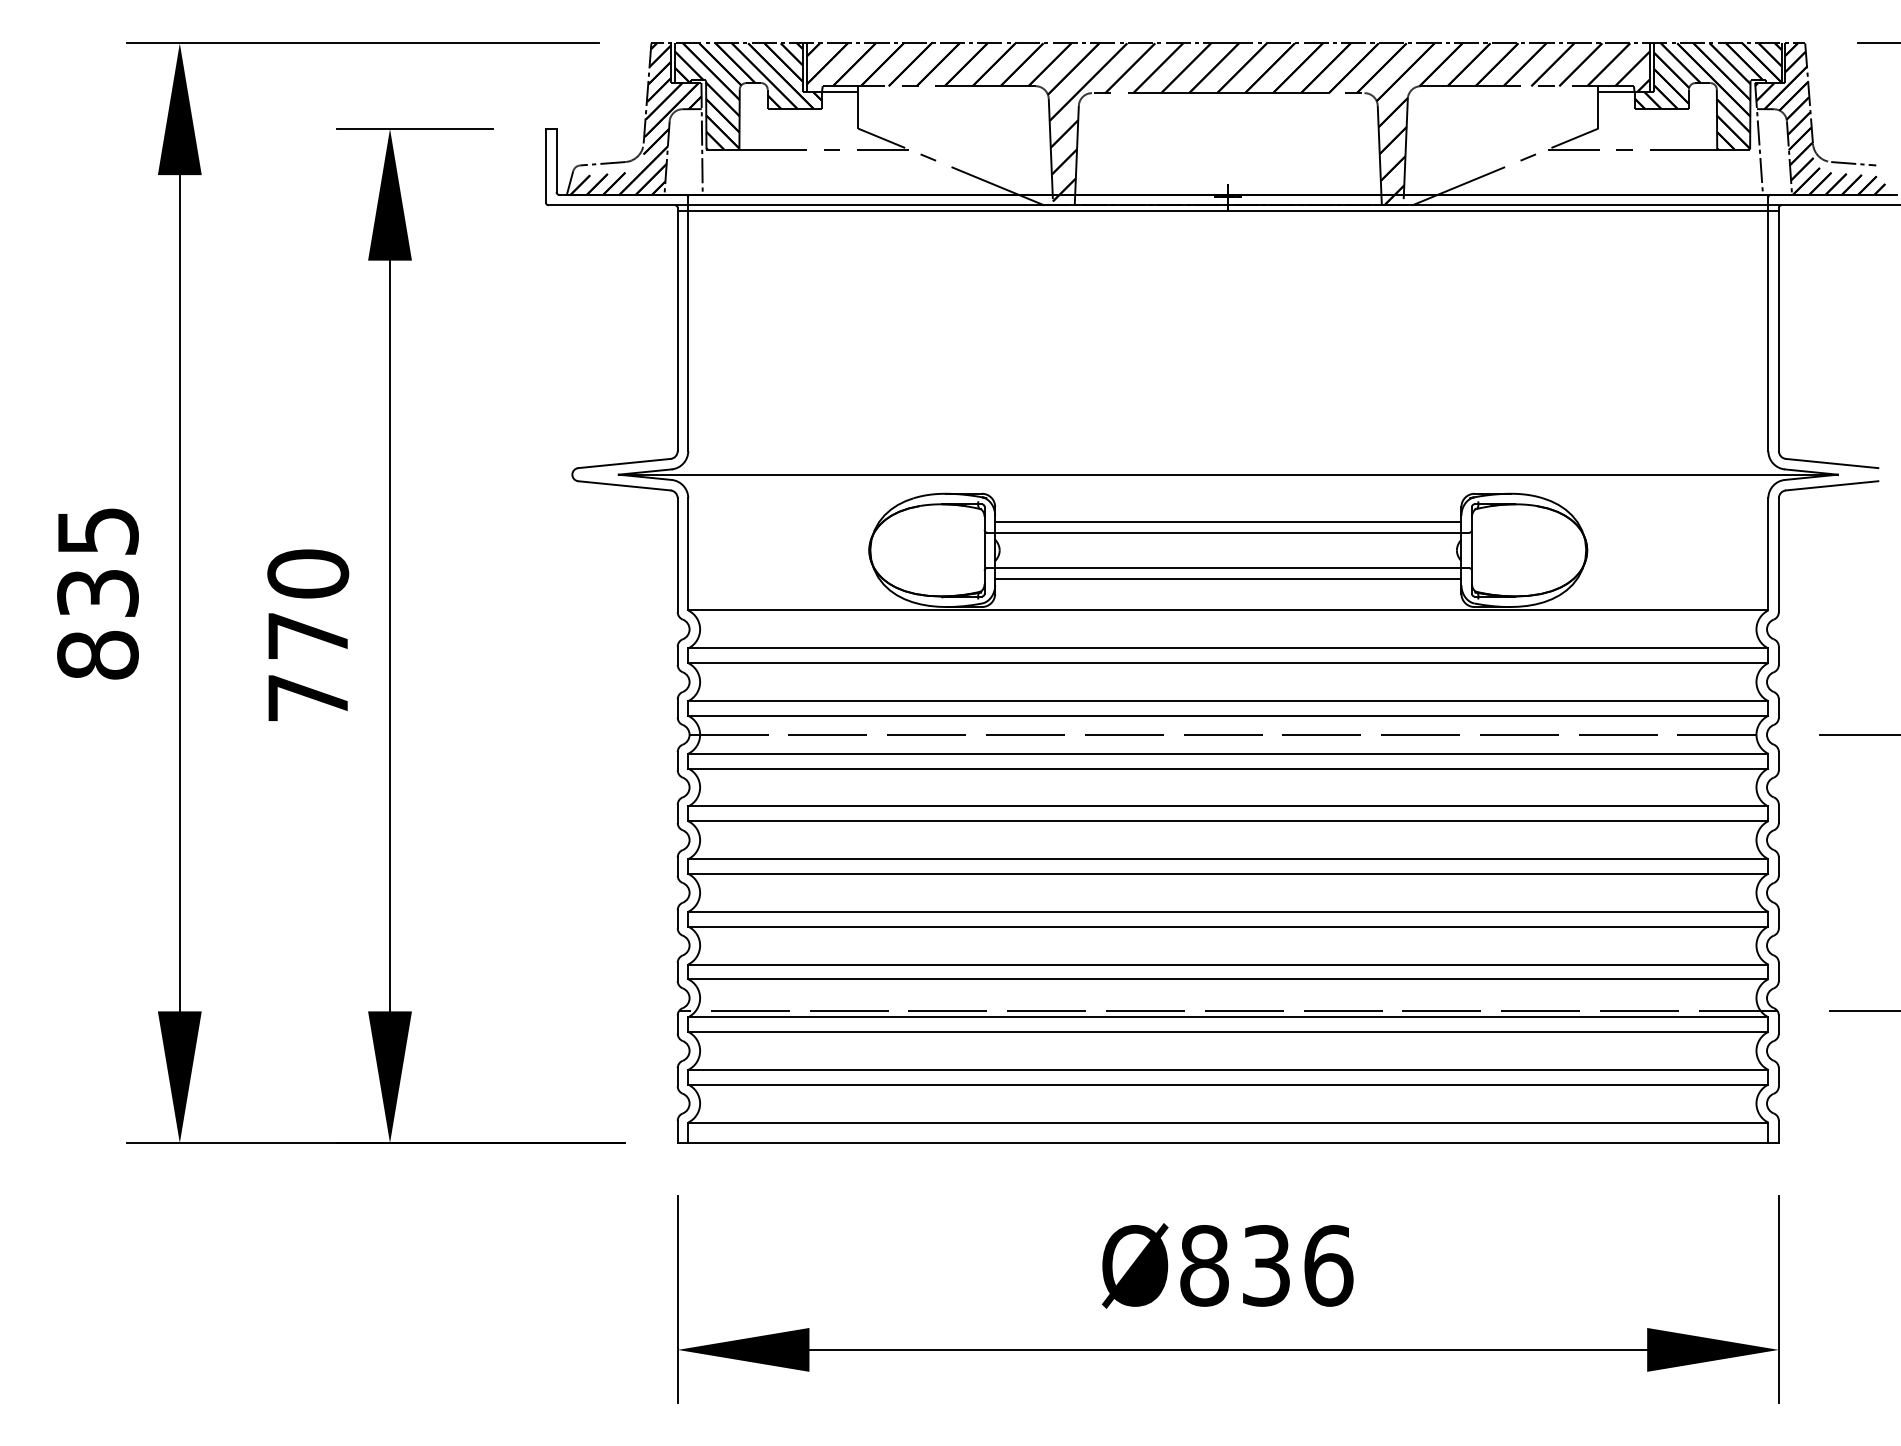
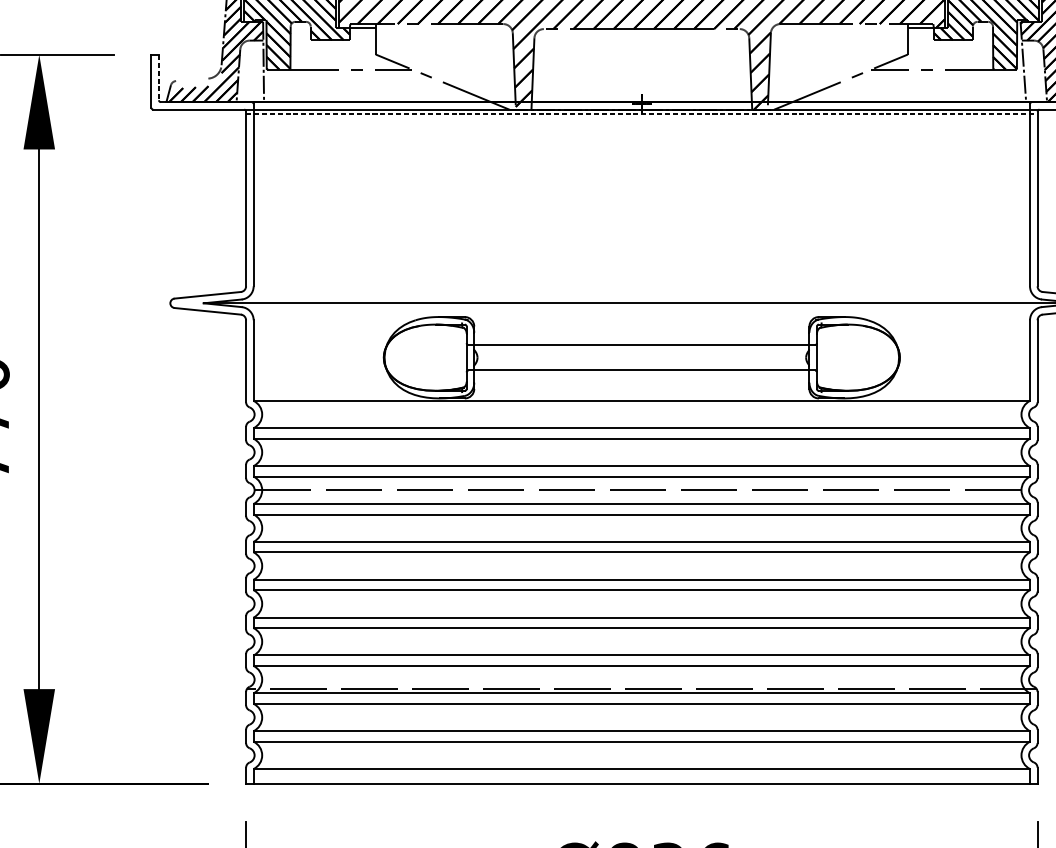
line: (556, 160) -> (158, 77), solid -> dashed
line: (602, 163) -> (192, 79), removed
line: (1228, 210) -> (641, 113), solid -> dashed
line: (1228, 522) -> (641, 337), removed
line: (1228, 578) -> (641, 377), removed

